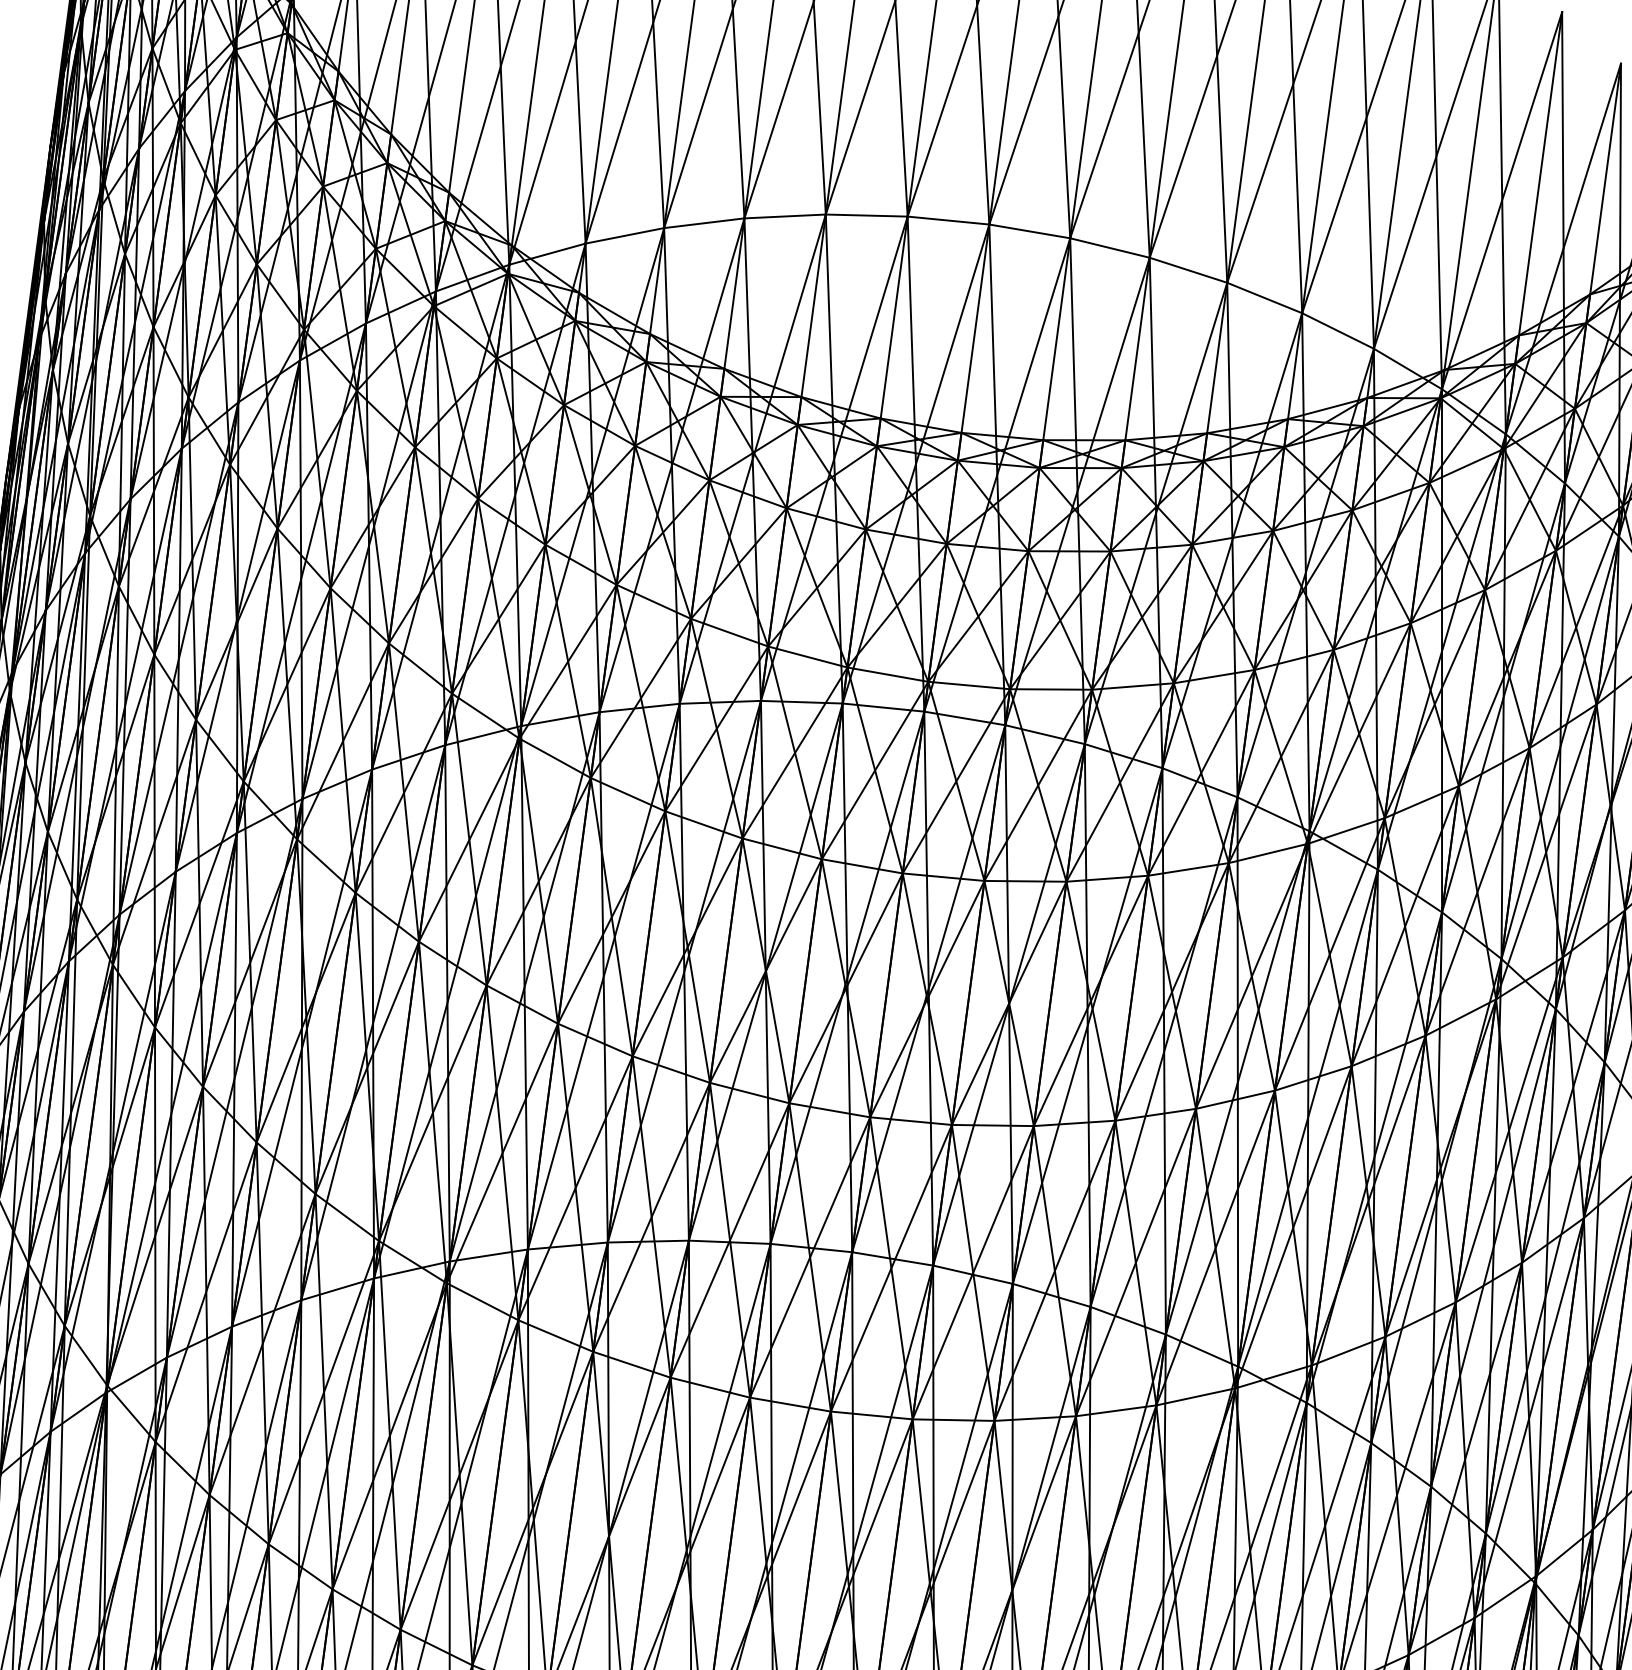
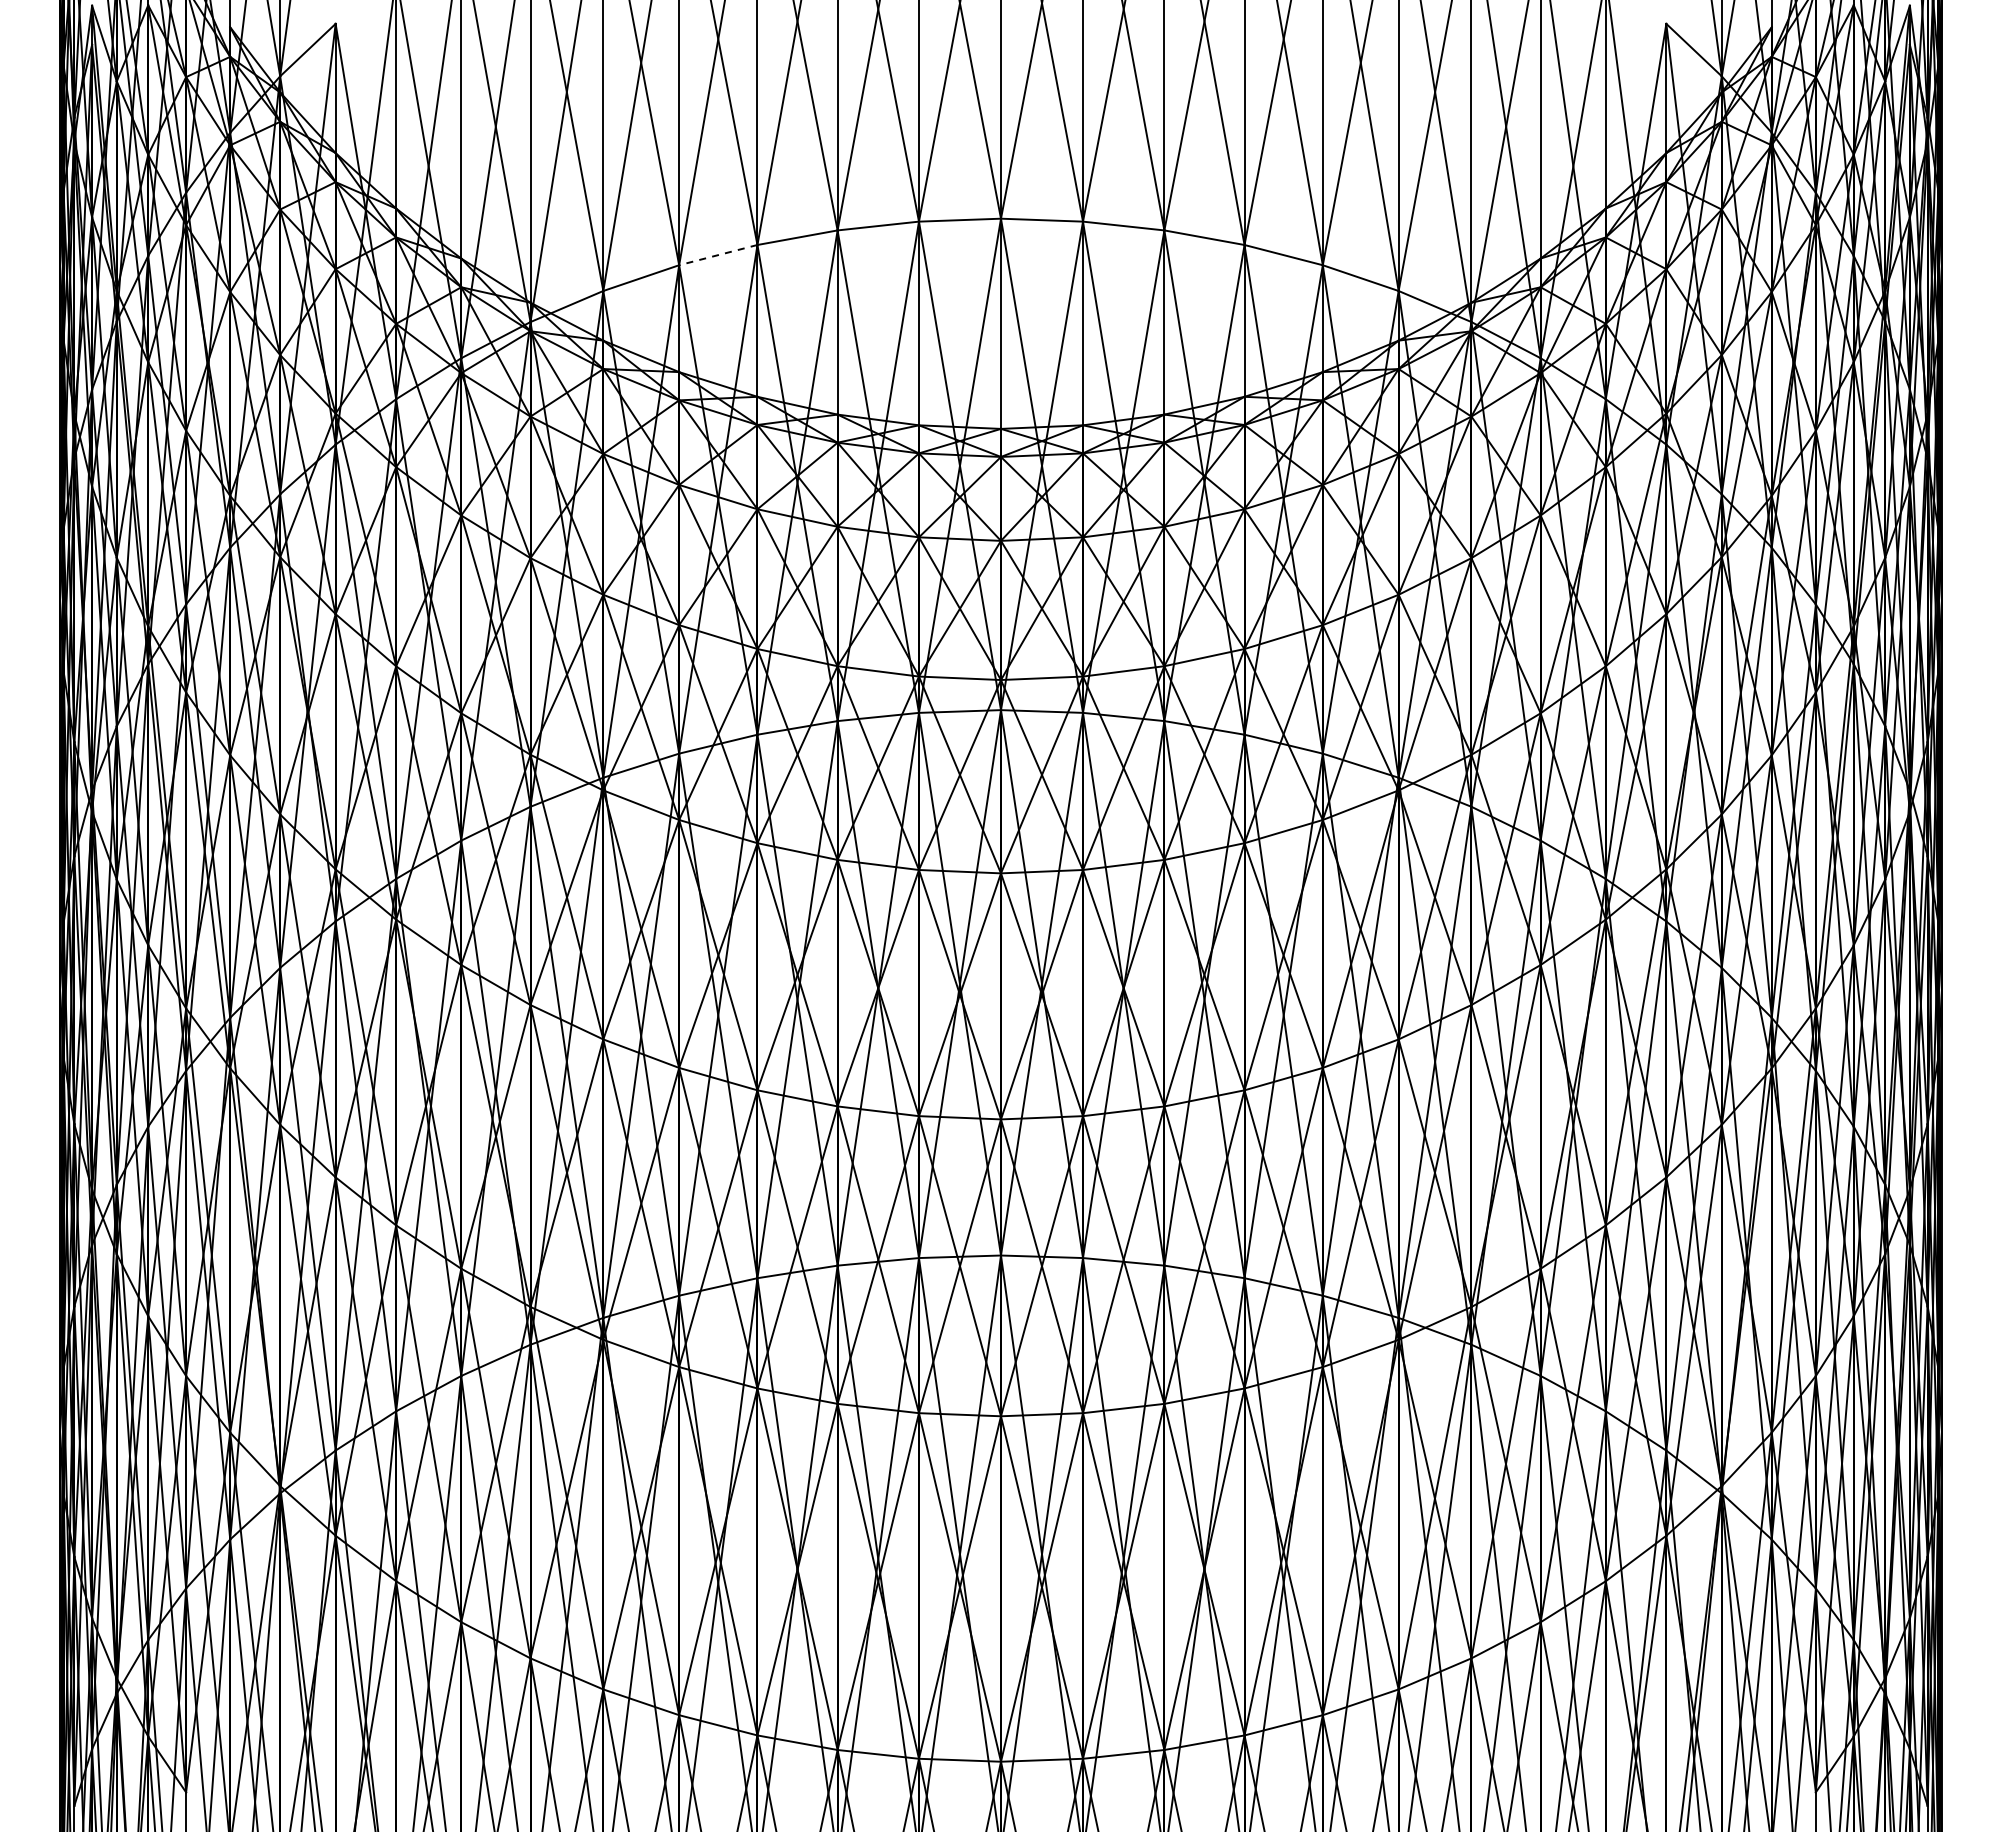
line: (703, 223) -> (717, 255), solid -> dashed

